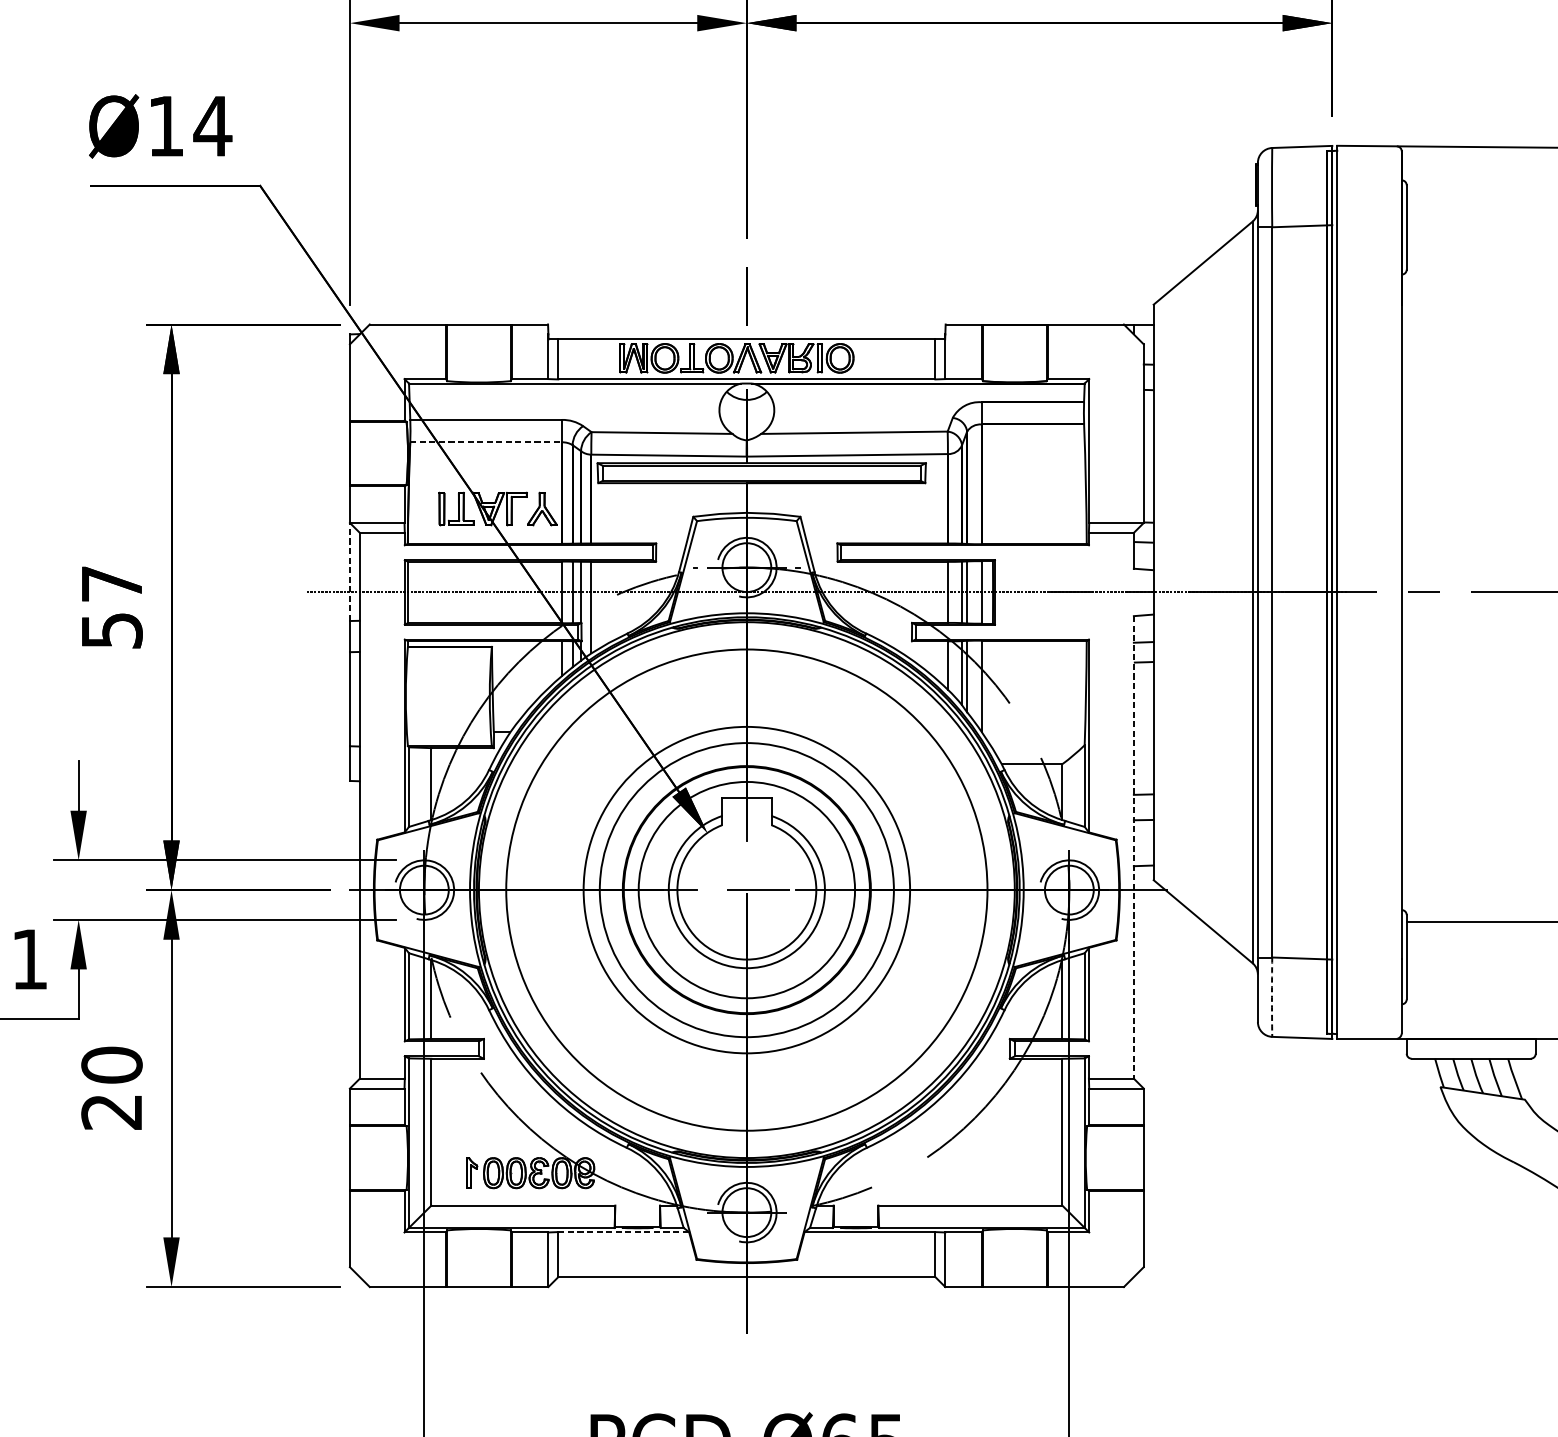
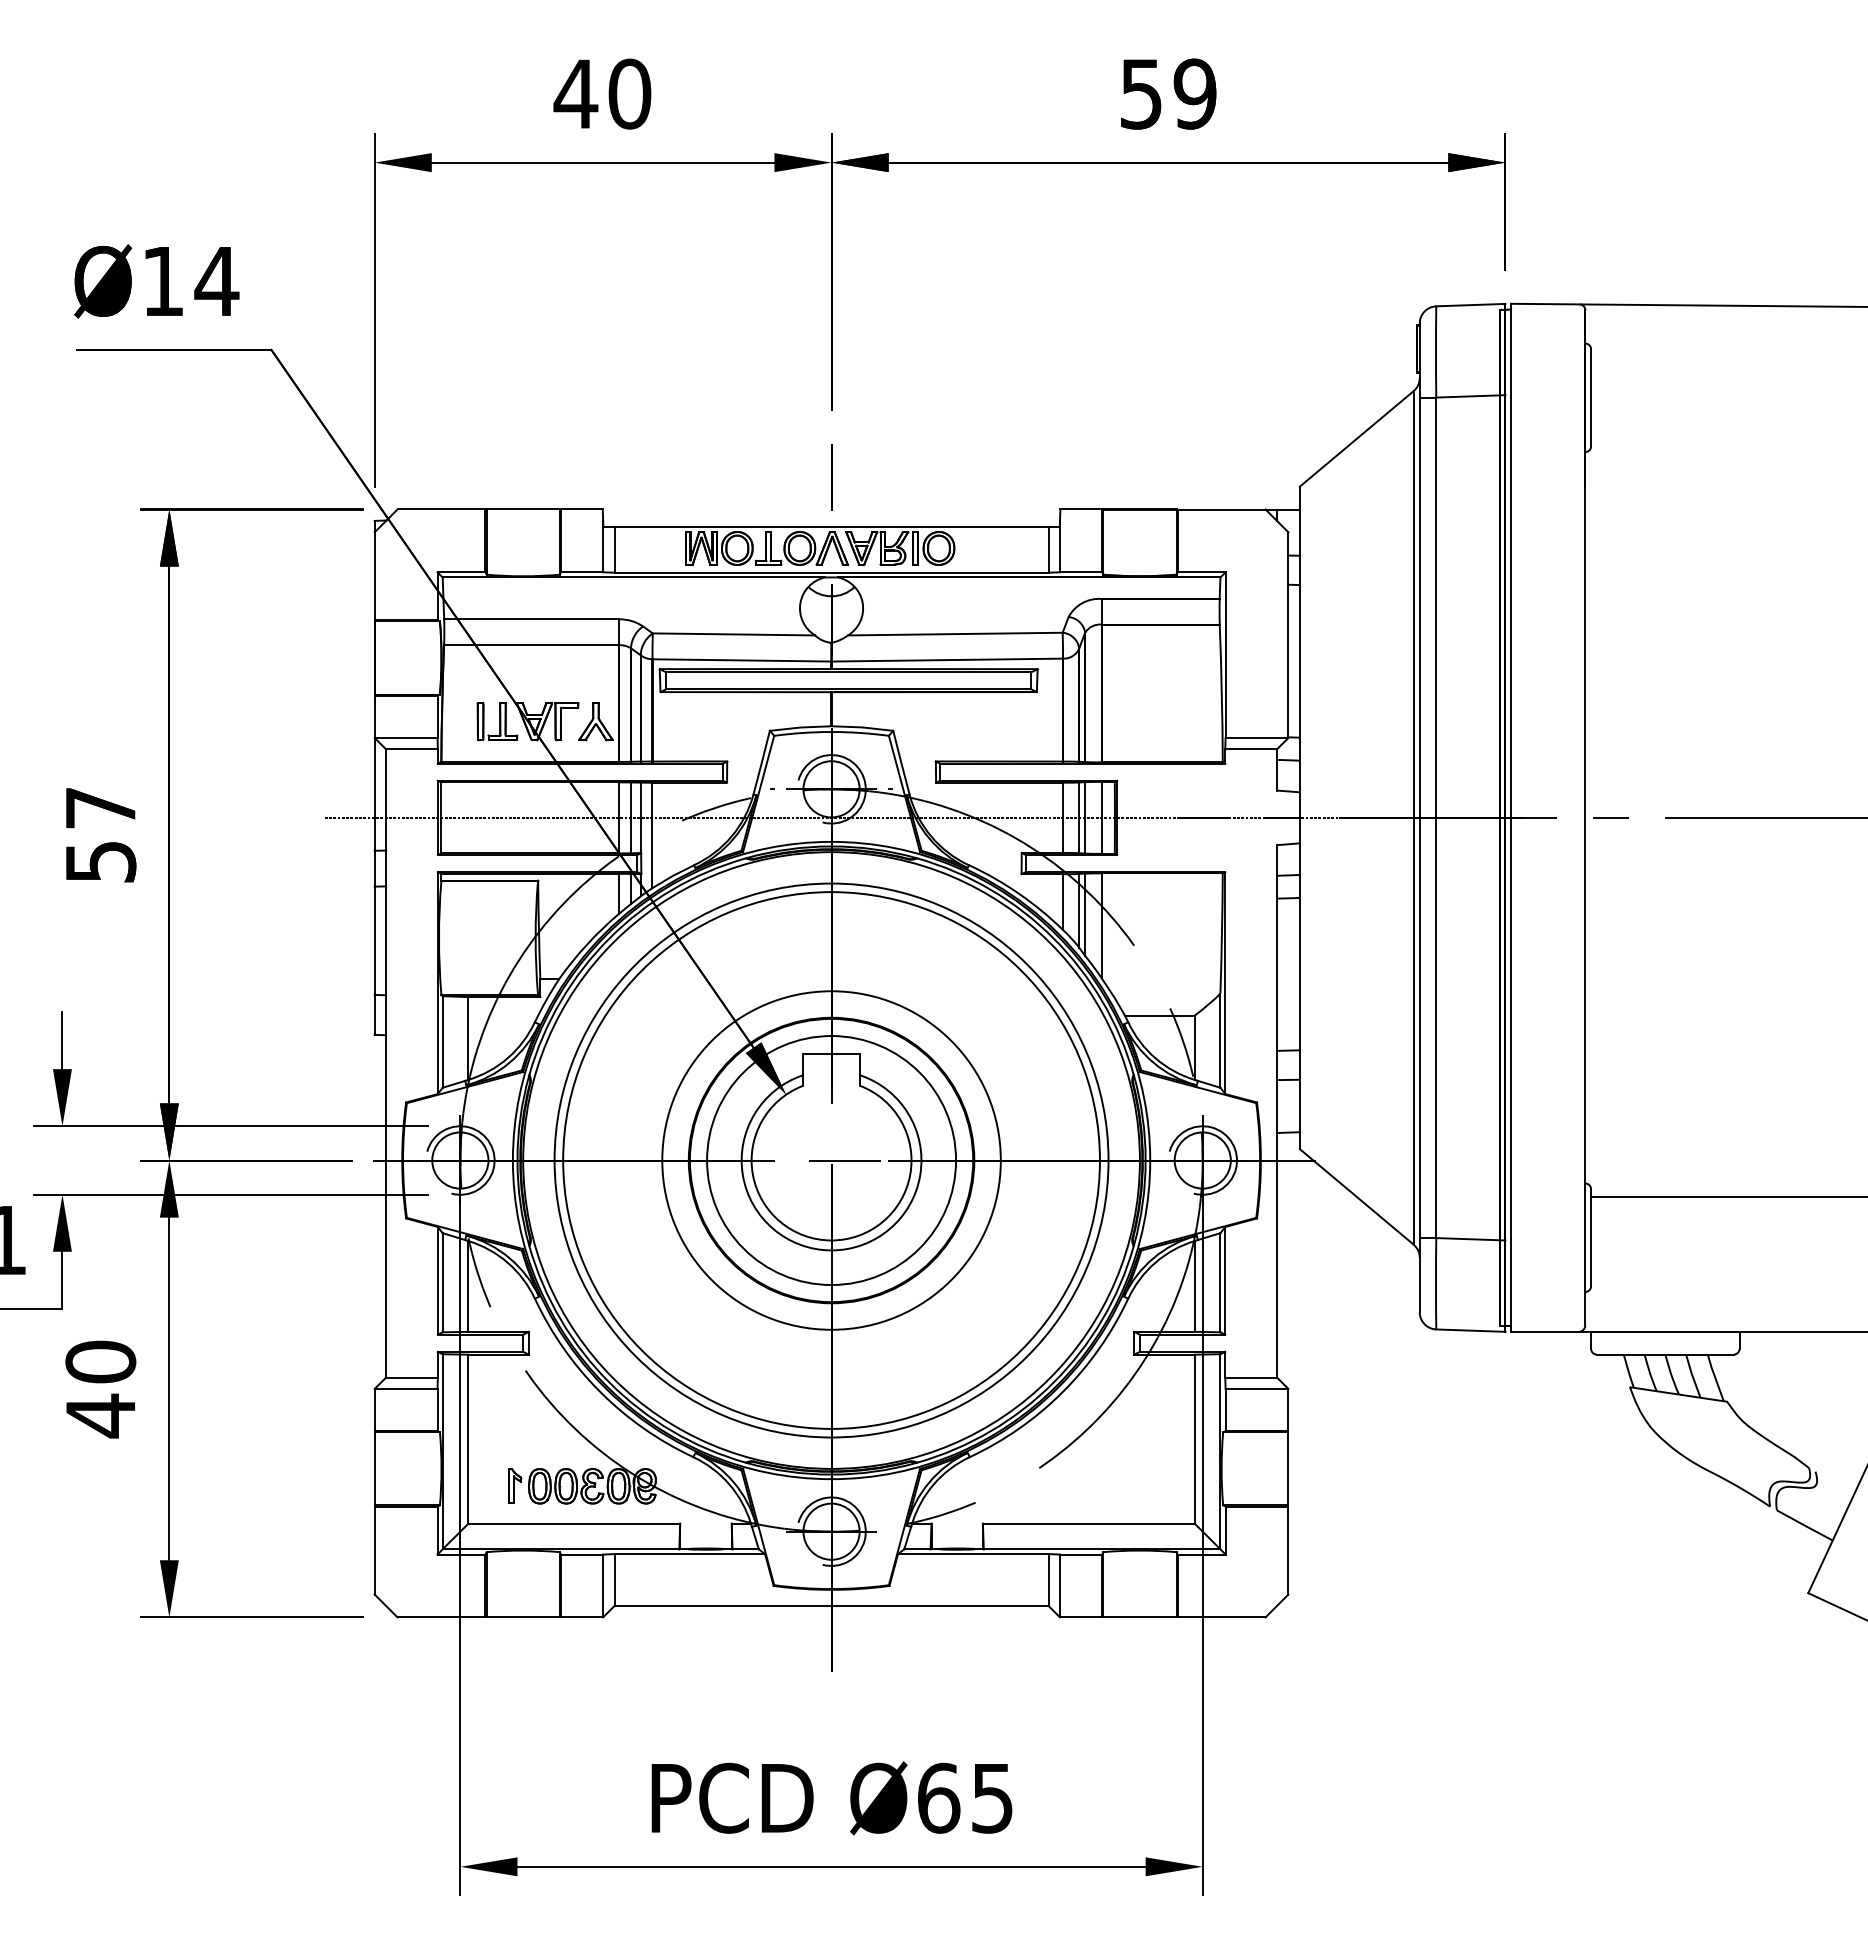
line: (487, 442) -> (532, 645), dashed -> solid
line: (349, 571) -> (374, 793), dashed -> solid
line: (1134, 847) -> (1277, 1111), dashed -> solid
circle: (746, 890) -> (831, 1160), size x1.43
arc: (1271, 996) -> (1435, 1283), dashed -> solid
text: (111, 1111) -> (100, 1415), 20 -> 40
line: (624, 1232) -> (690, 1554), dashed -> solid

